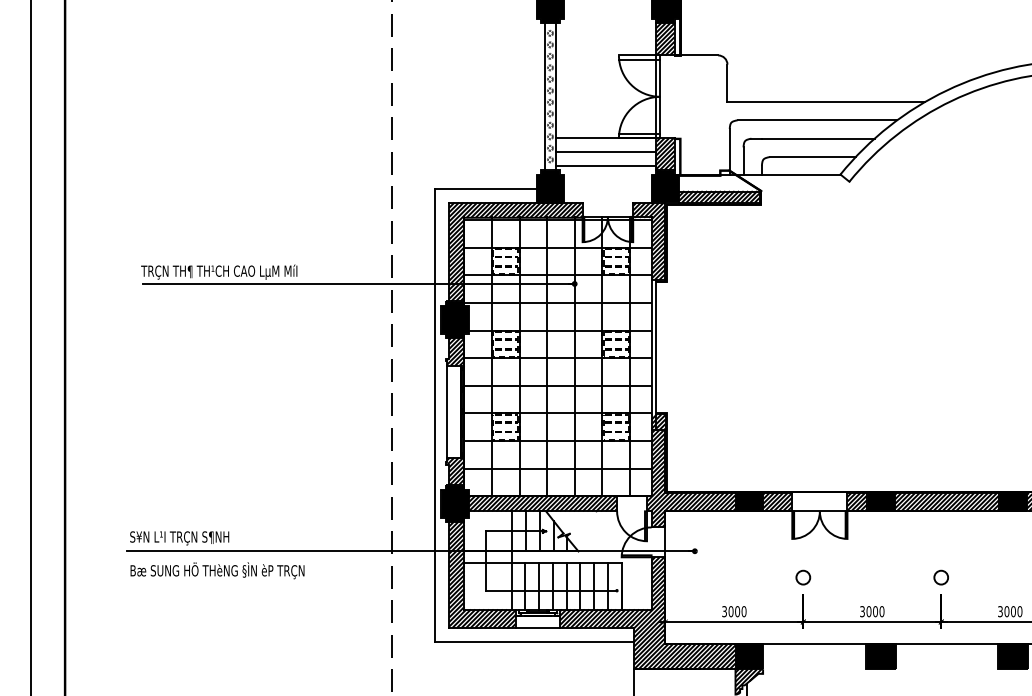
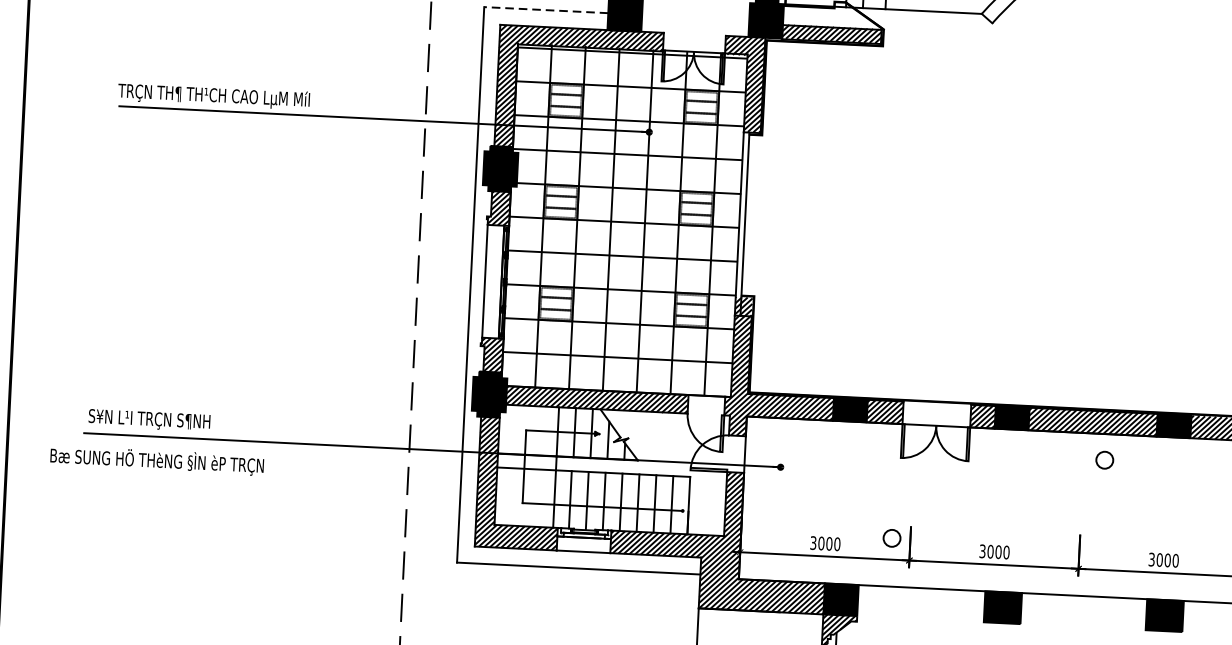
line: (486, 188) -> (546, 9), solid -> dashed
text: (217, 570) -> (157, 460), moved
circle: (803, 577) -> (892, 538), moved
circle: (940, 577) -> (1103, 460), moved

